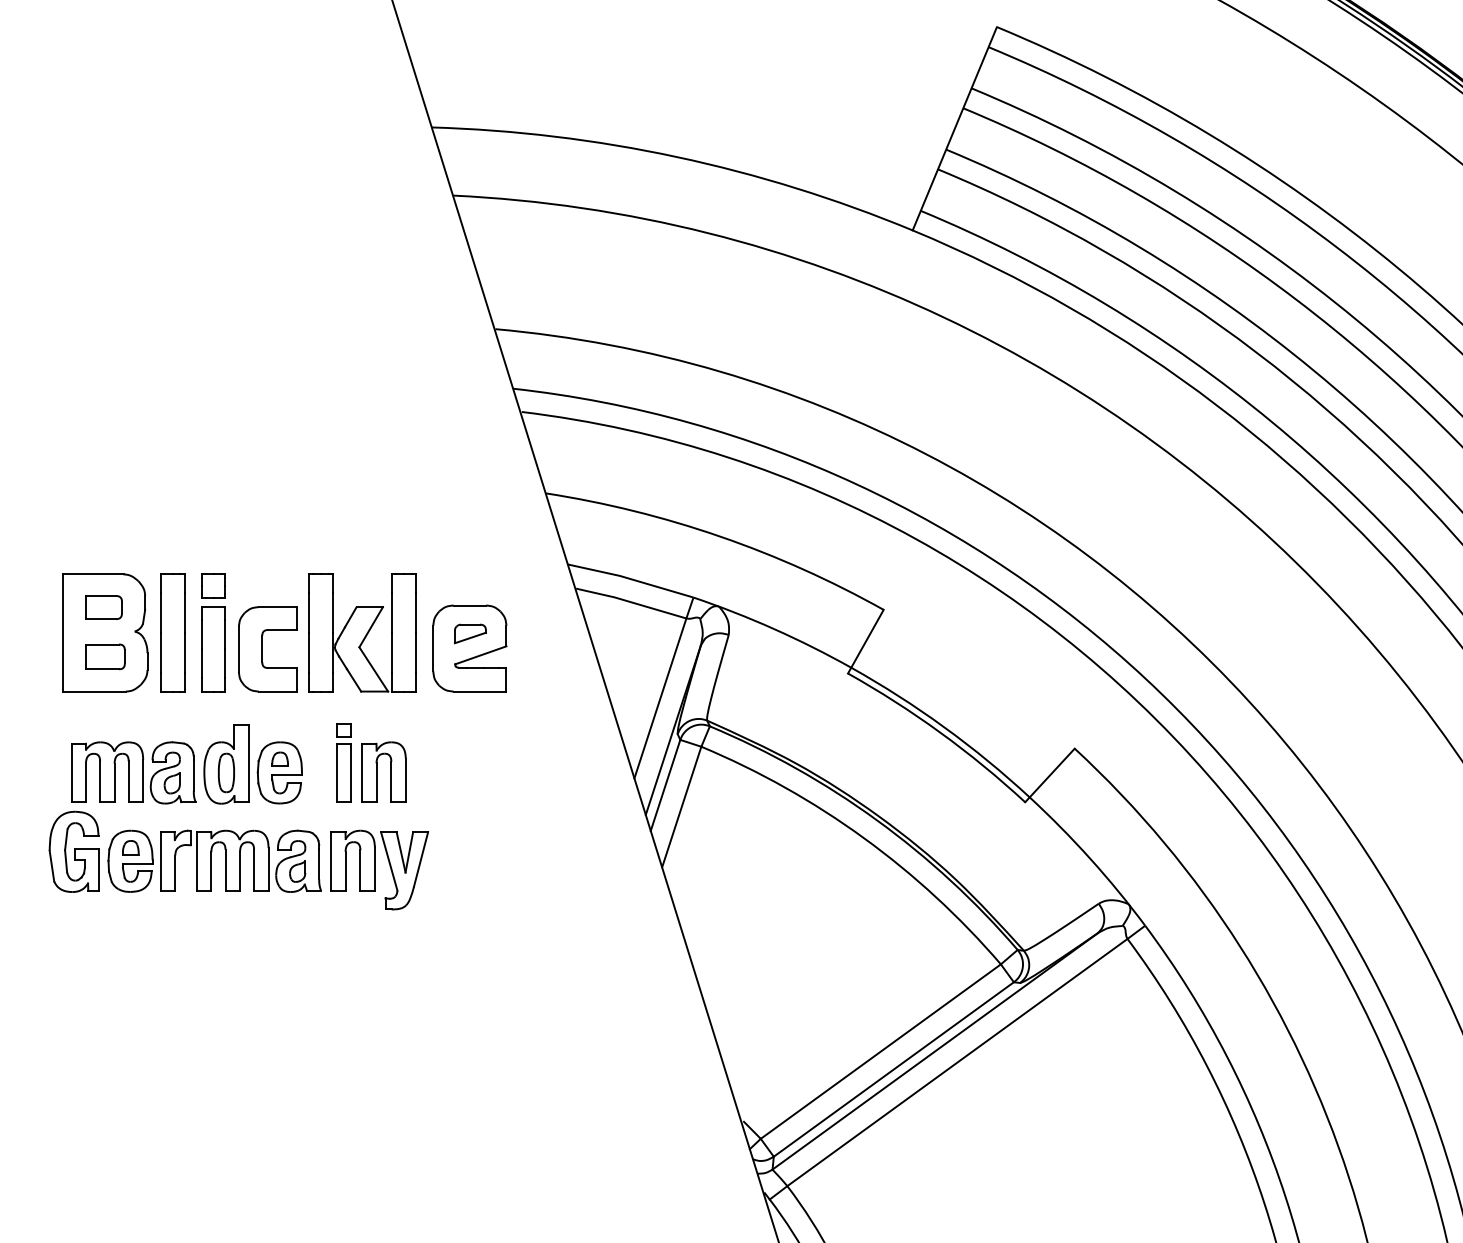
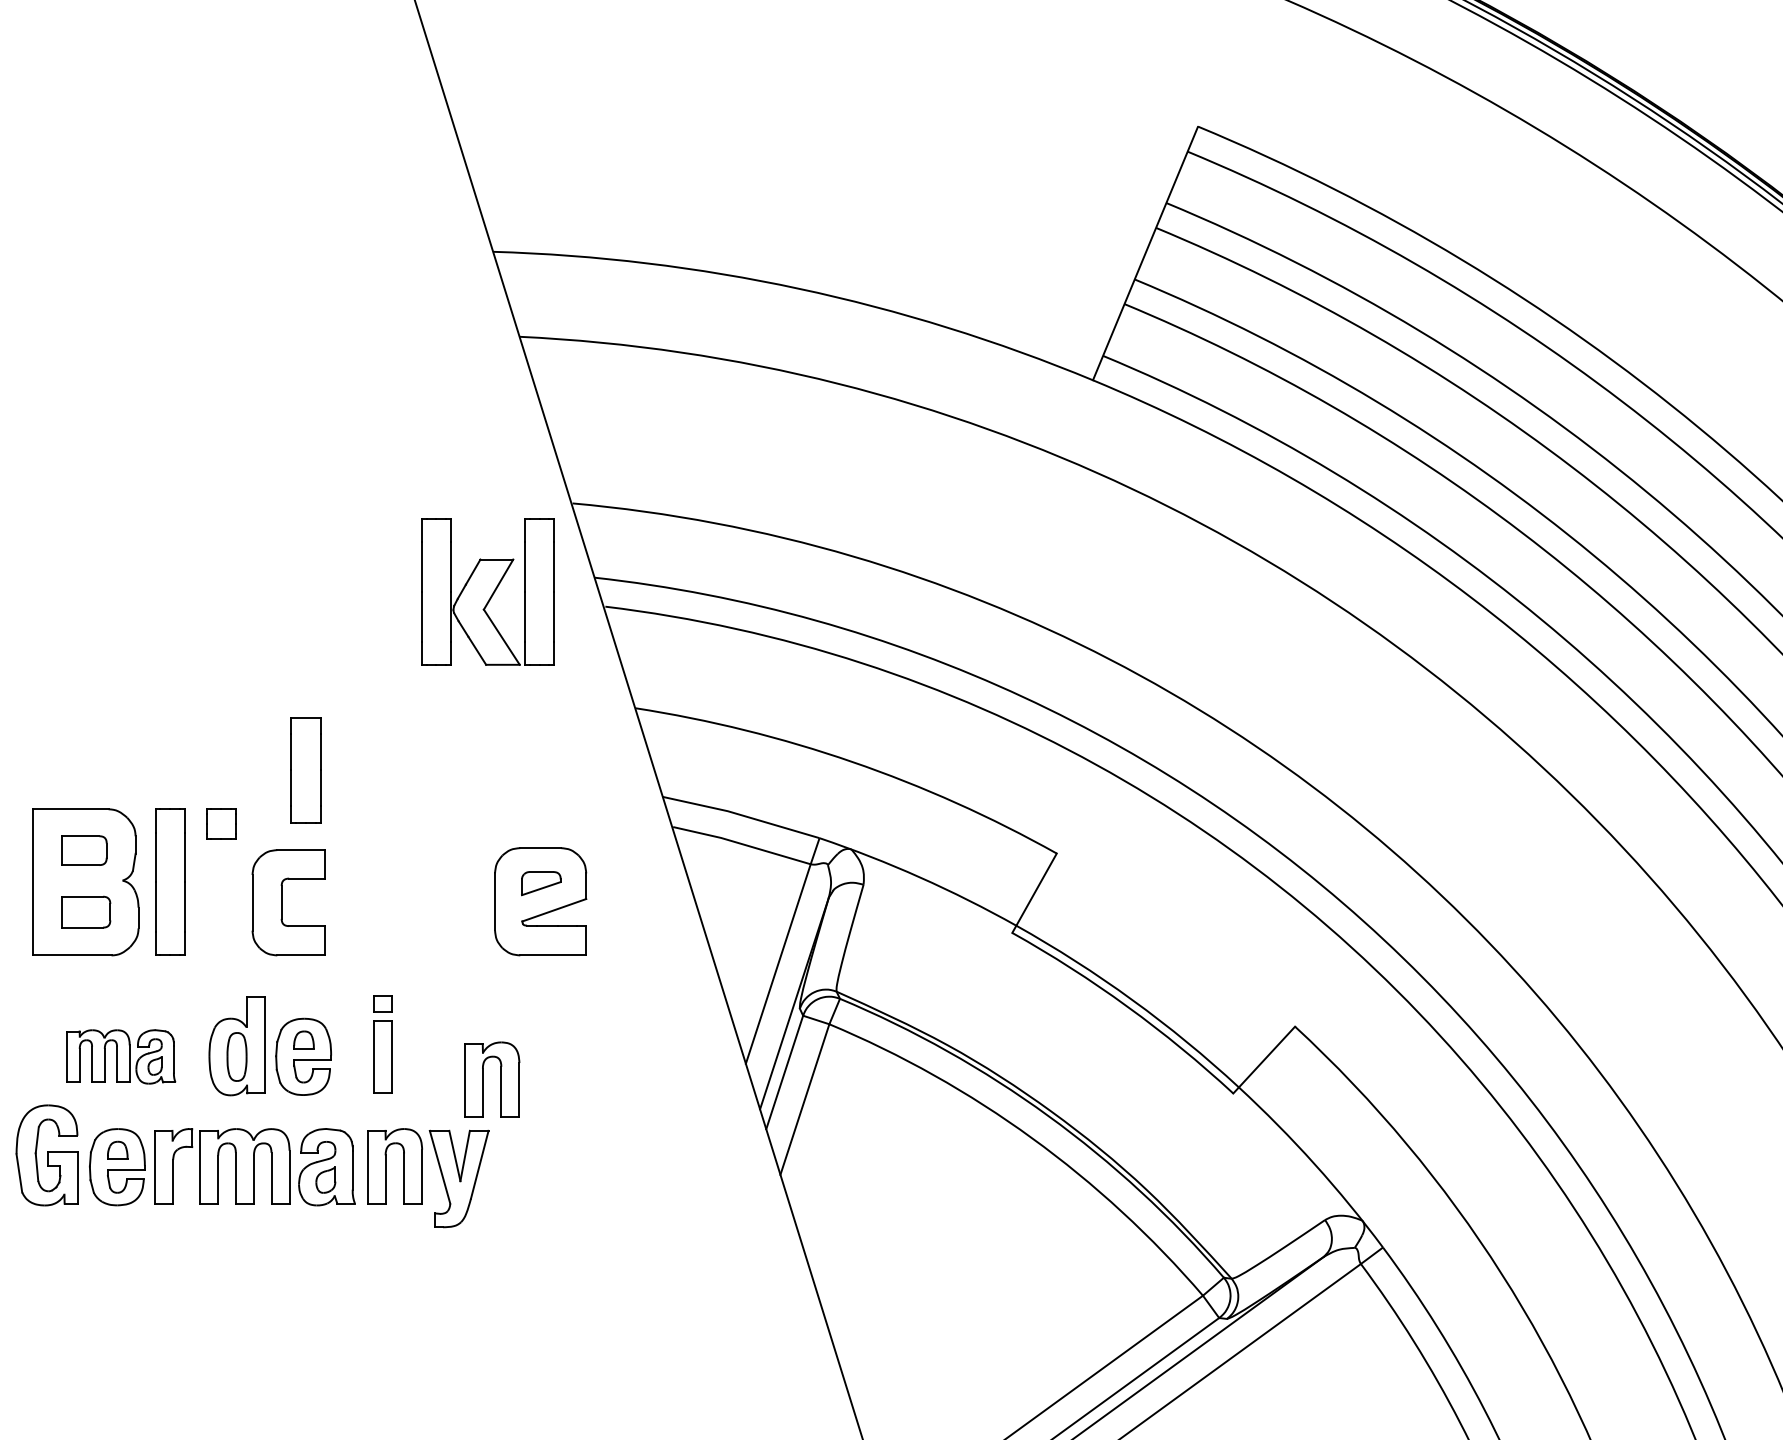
part: (362, 632) -> (487, 591), moved
part: (213, 649) -> (305, 770), moved
part: (383, 771) -> (491, 1078), moved
part: (133, 772) -> (121, 1056), size x0.7

